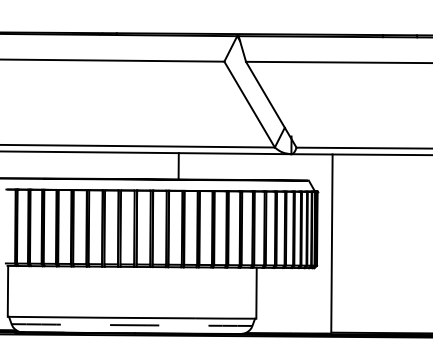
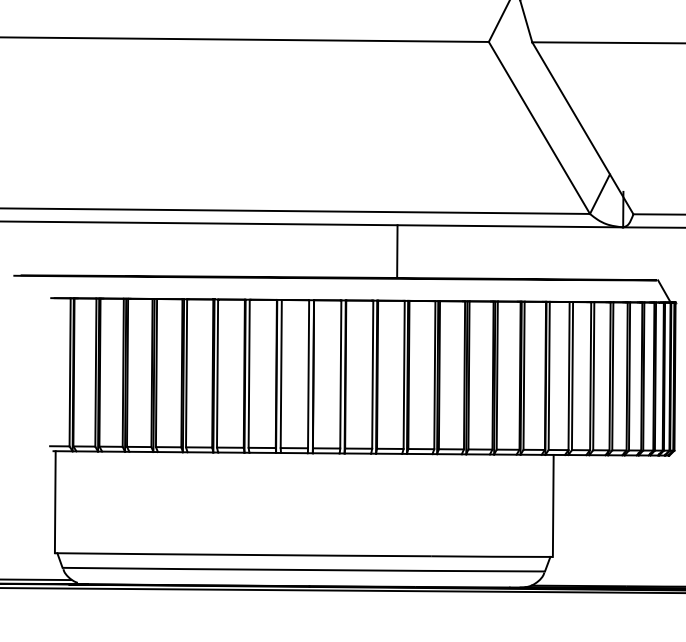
arc: (132, 325) -> (304, 570), dashed -> solid

